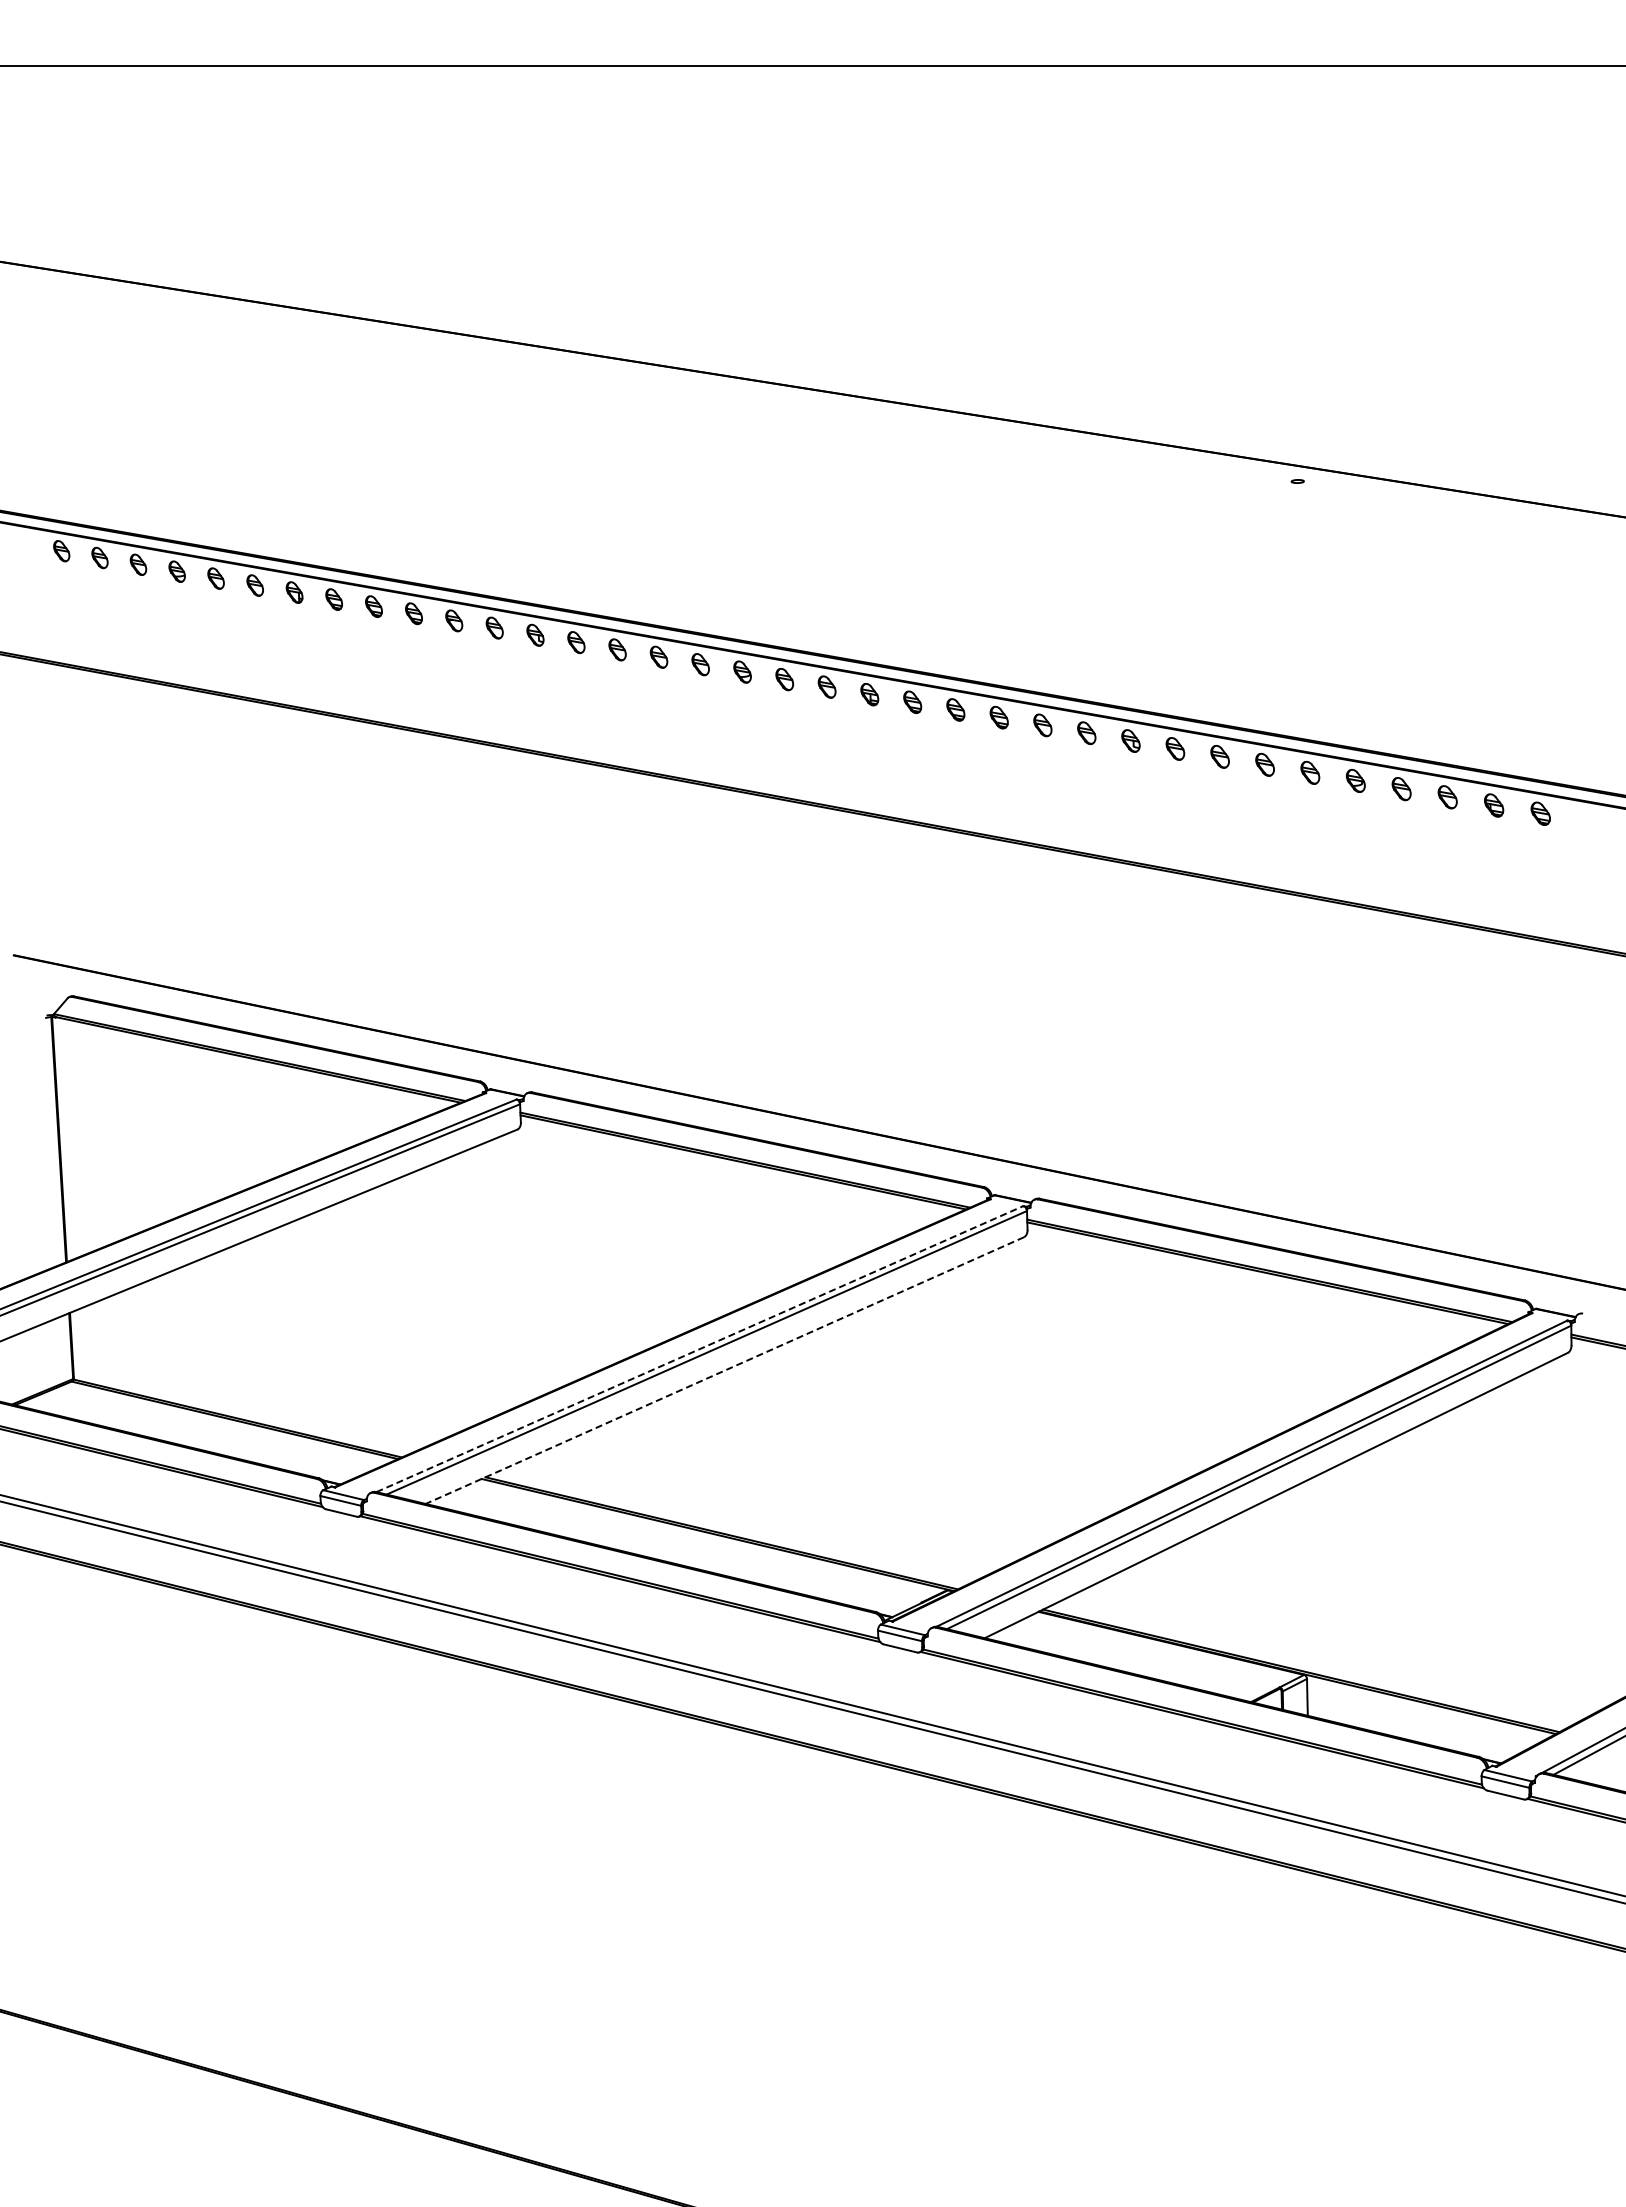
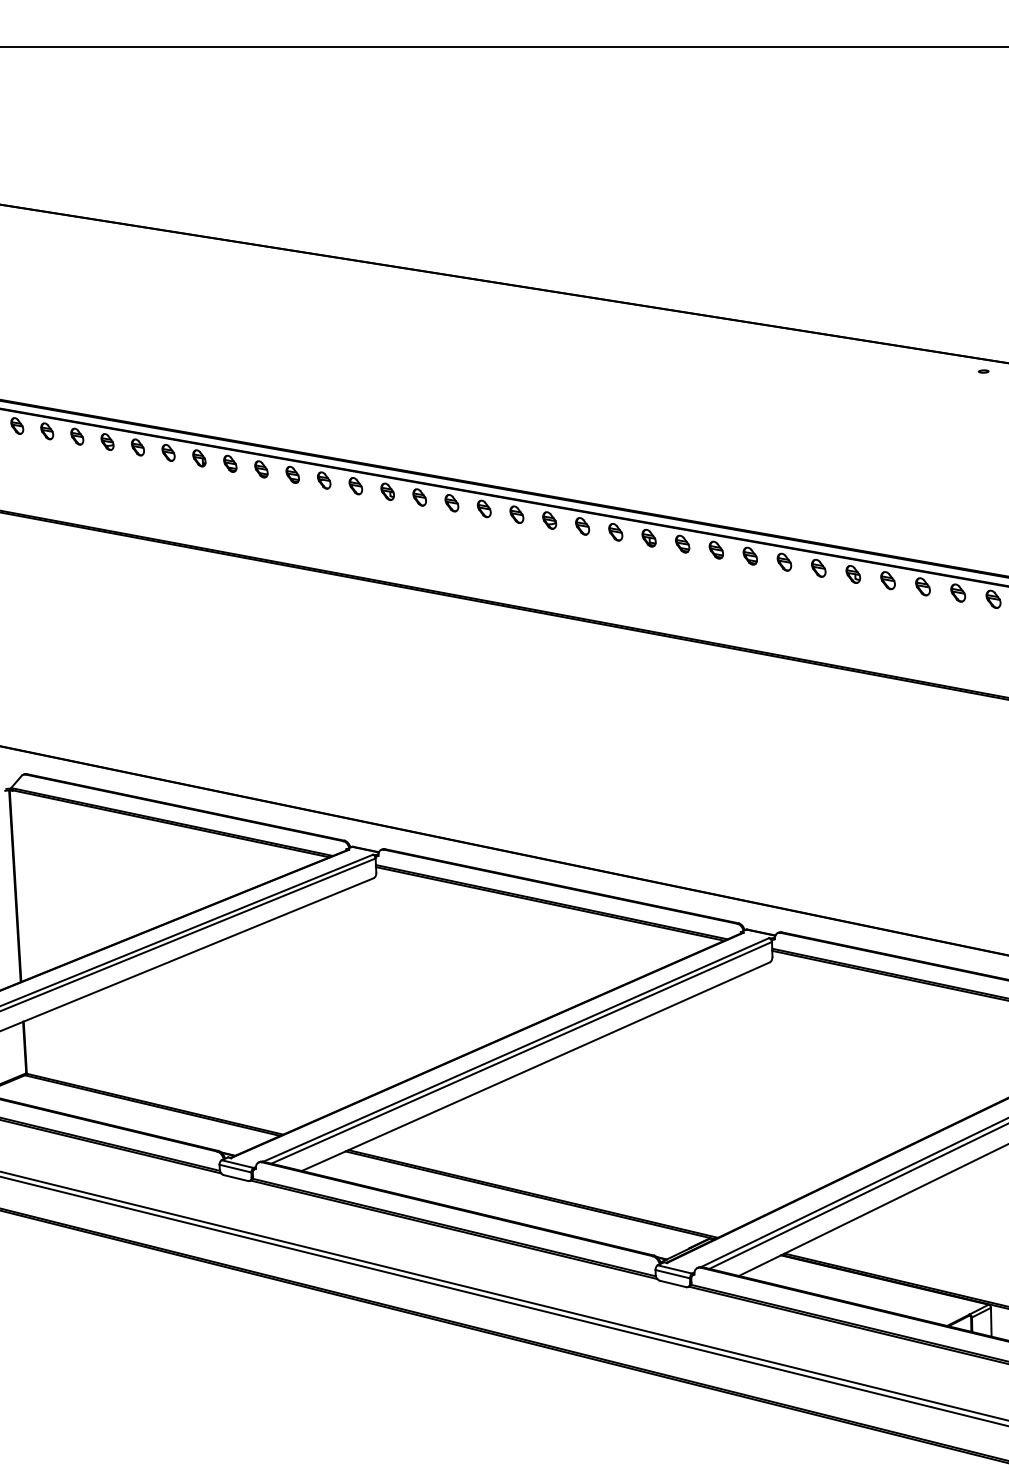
line: (699, 1349) -> (515, 1050), dashed -> solid
line: (724, 1370) -> (535, 1066), dashed -> solid

